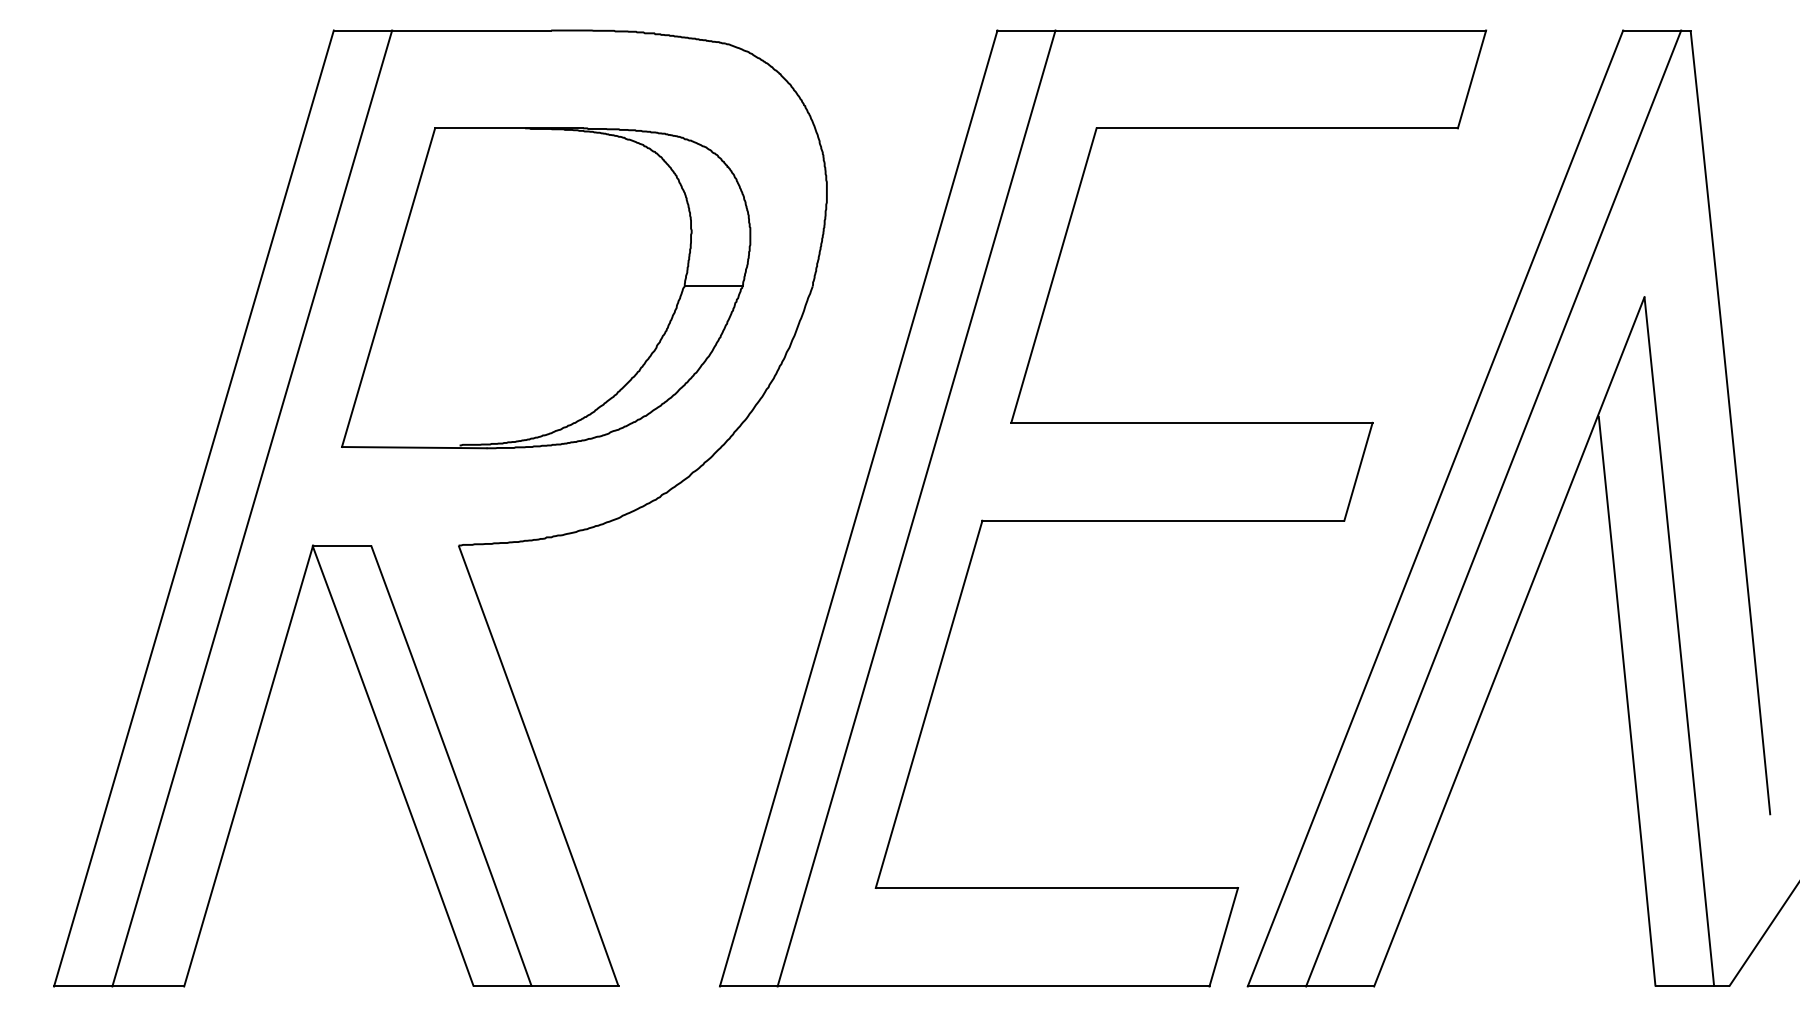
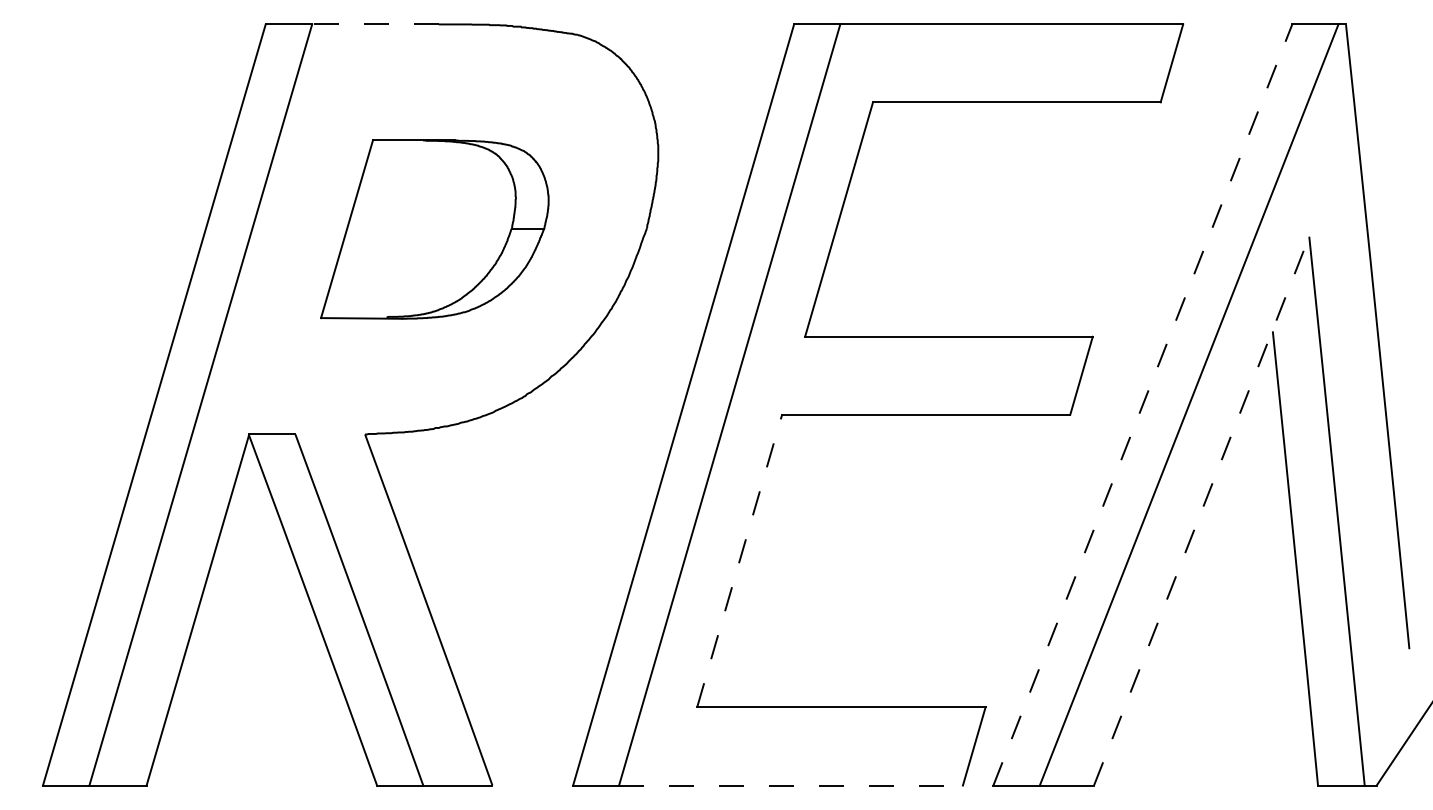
line: (470, 30) -> (374, 24), solid -> dashed
part: (545, 288) -> (434, 229), size x0.7
line: (1435, 509) -> (1142, 405), solid -> dashed
line: (1509, 642) -> (1201, 511), solid -> dashed
line: (928, 703) -> (739, 560), solid -> dashed
line: (994, 986) -> (791, 785), solid -> dashed

